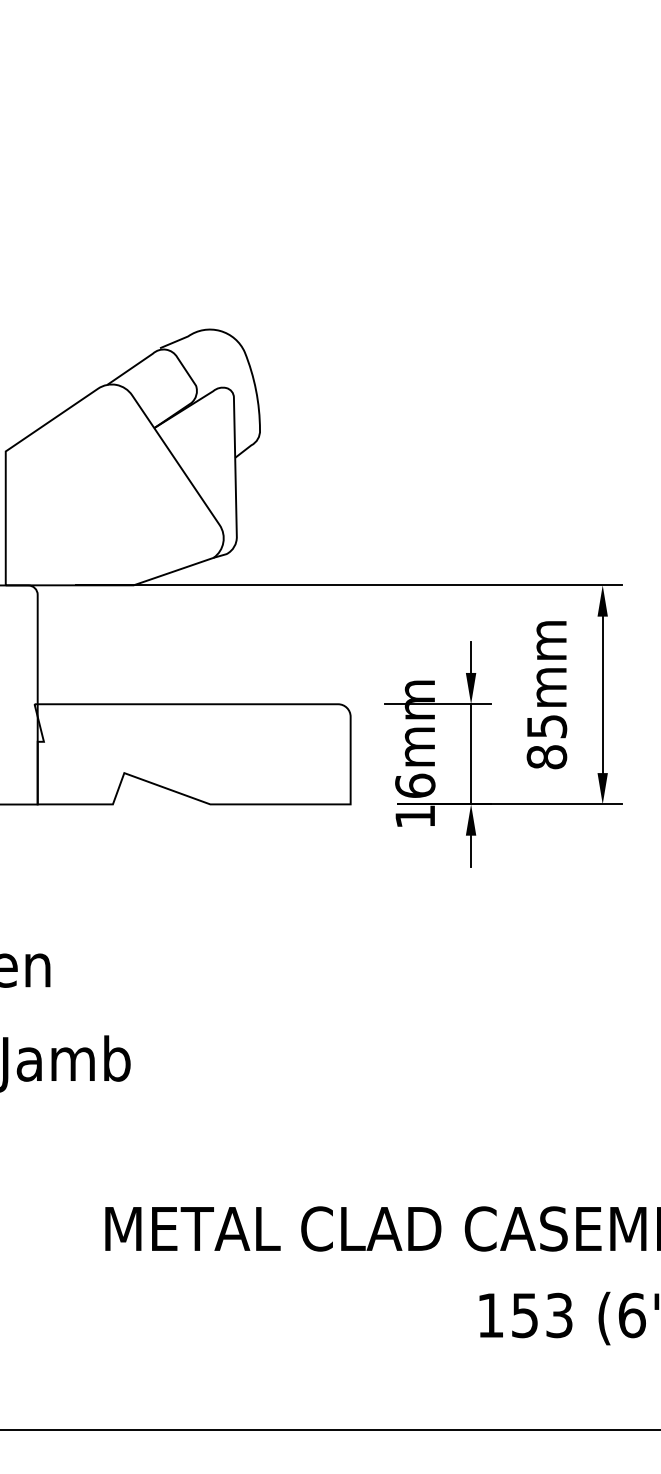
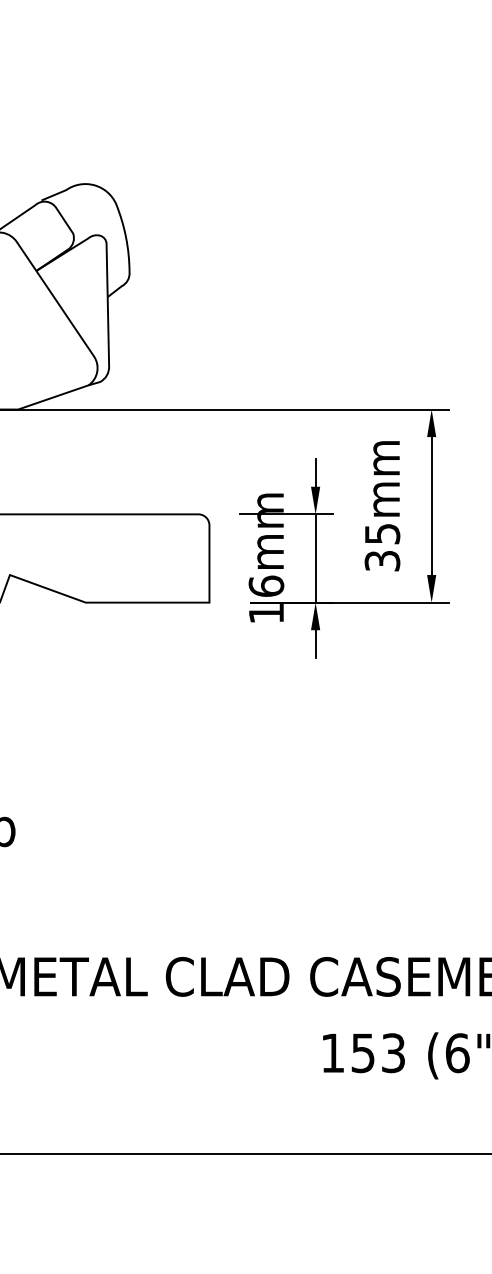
text: (546, 757) -> (382, 561), 85mm -> 35mm

